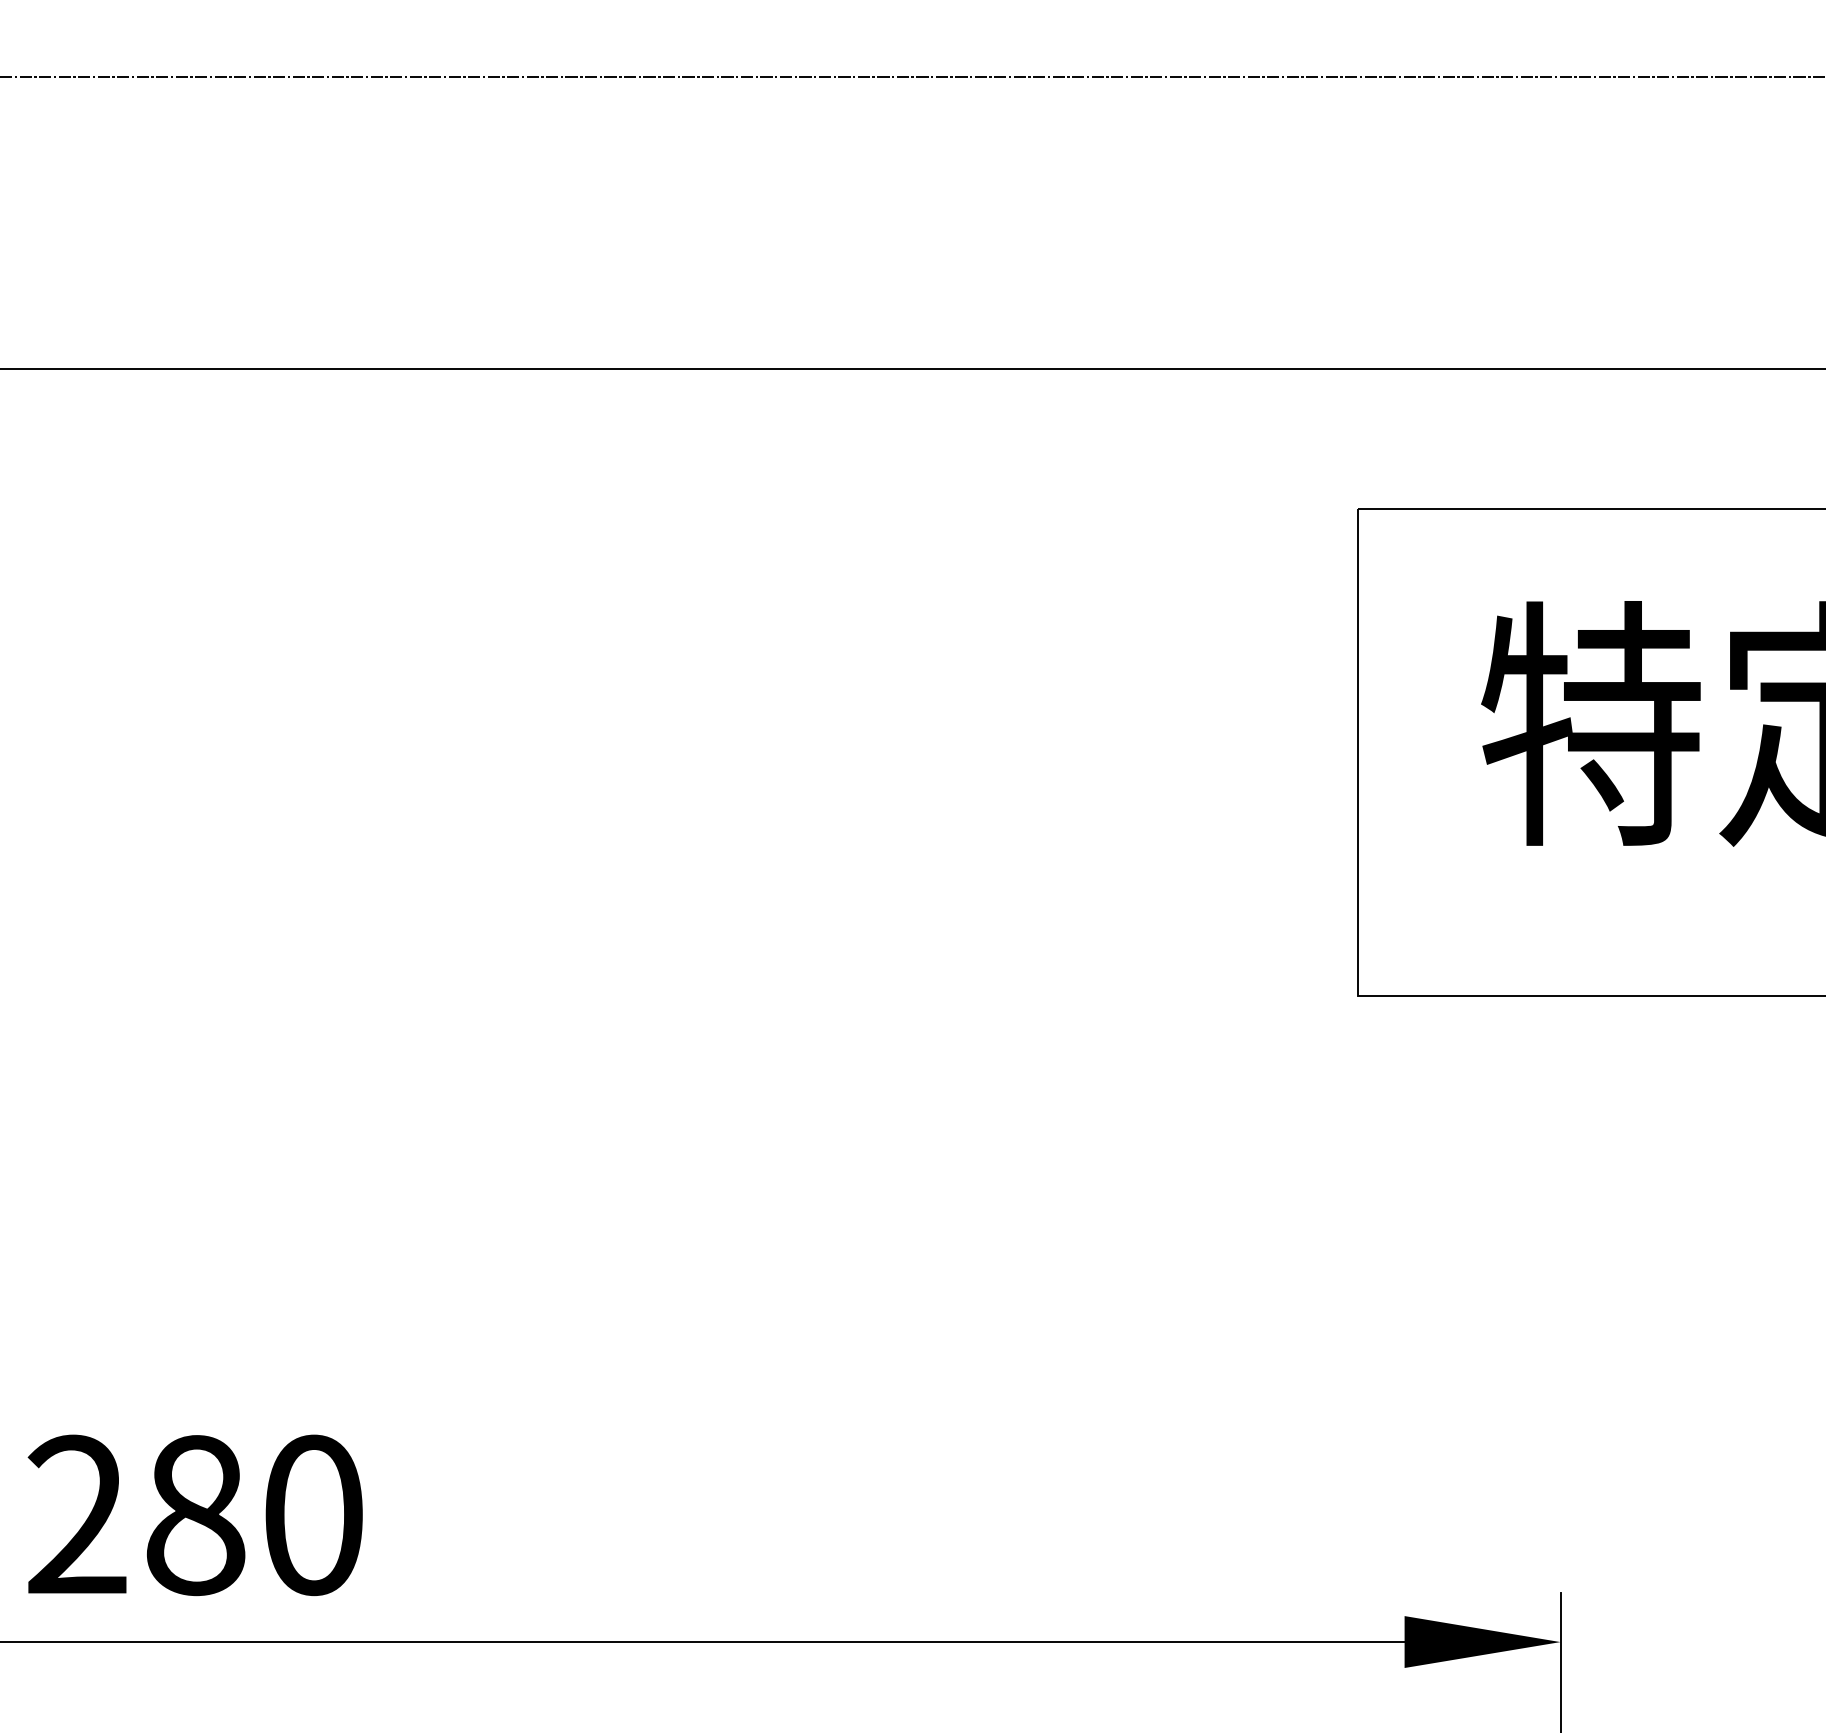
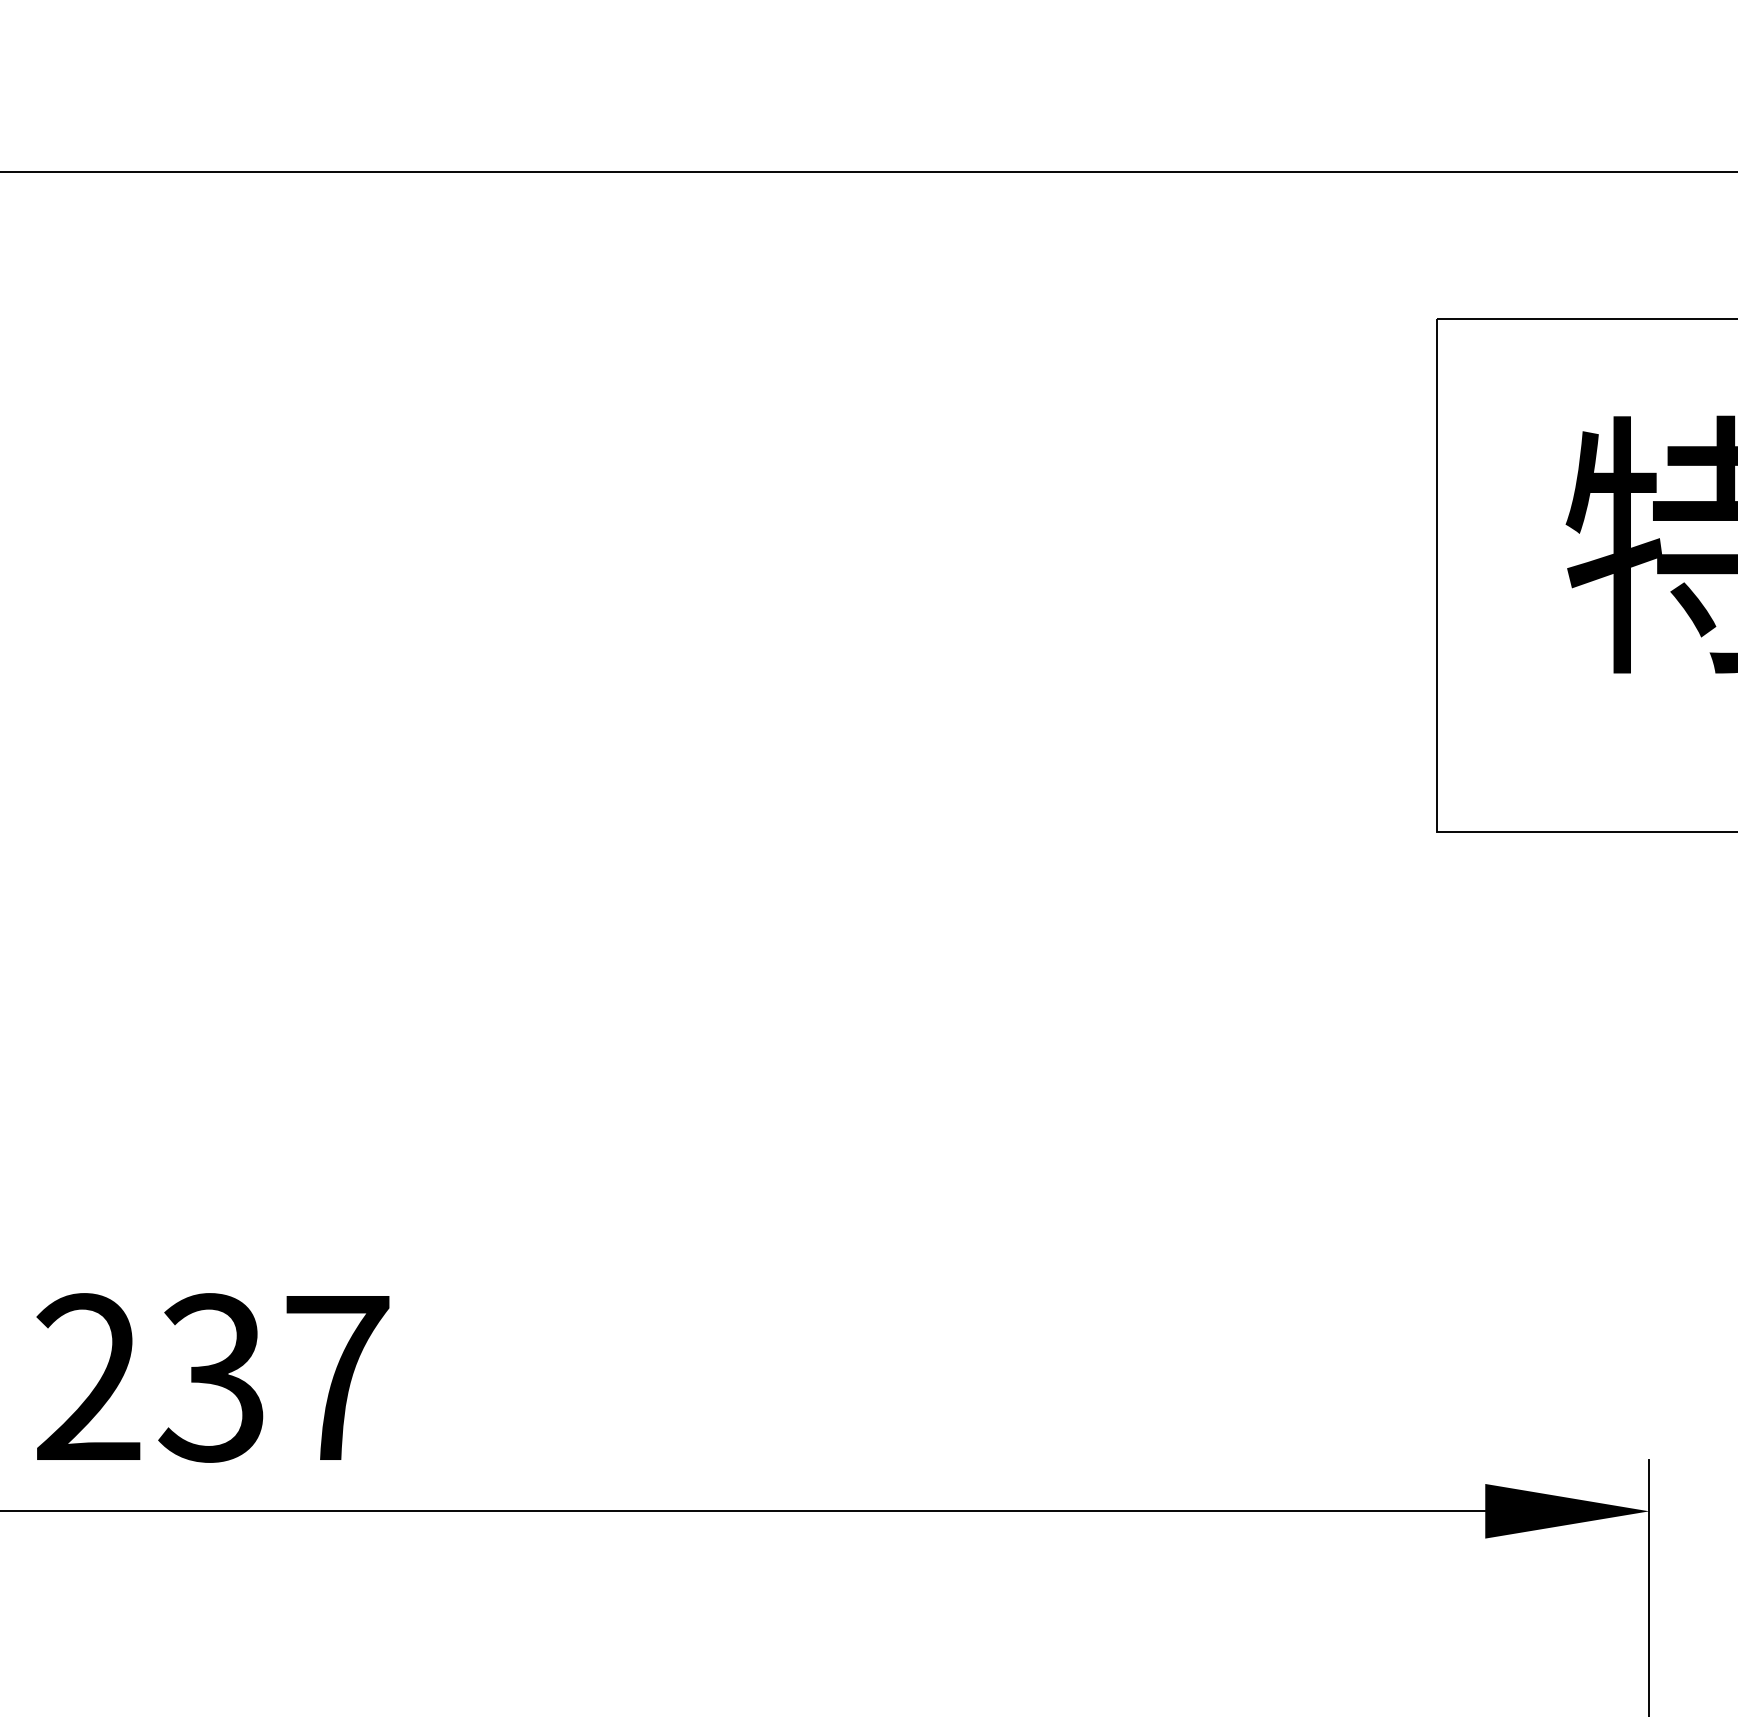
text: (253, 1515) -> (273, 1378), 280 -> 237

